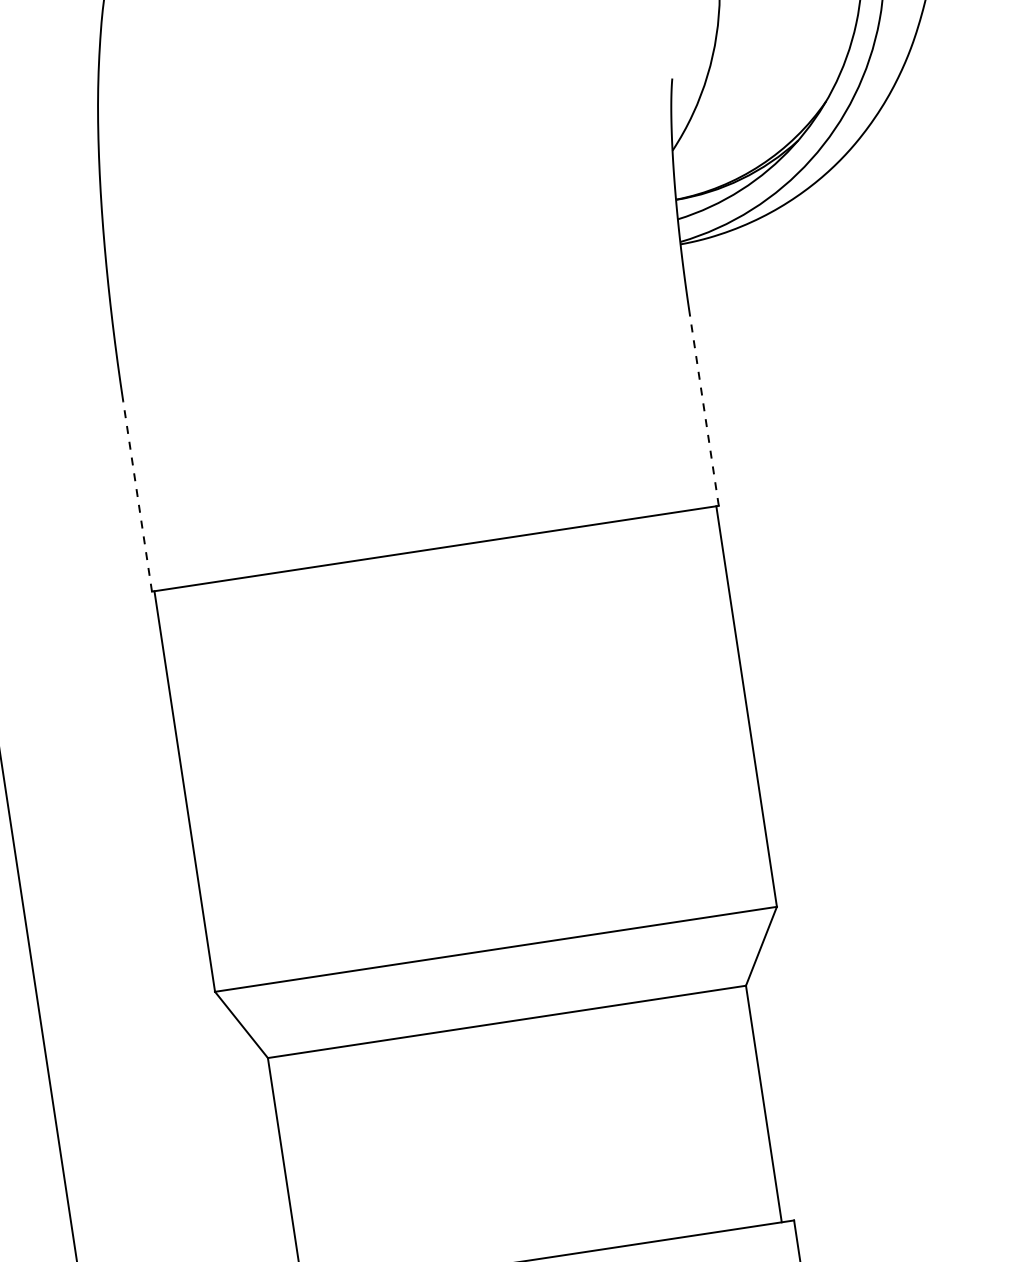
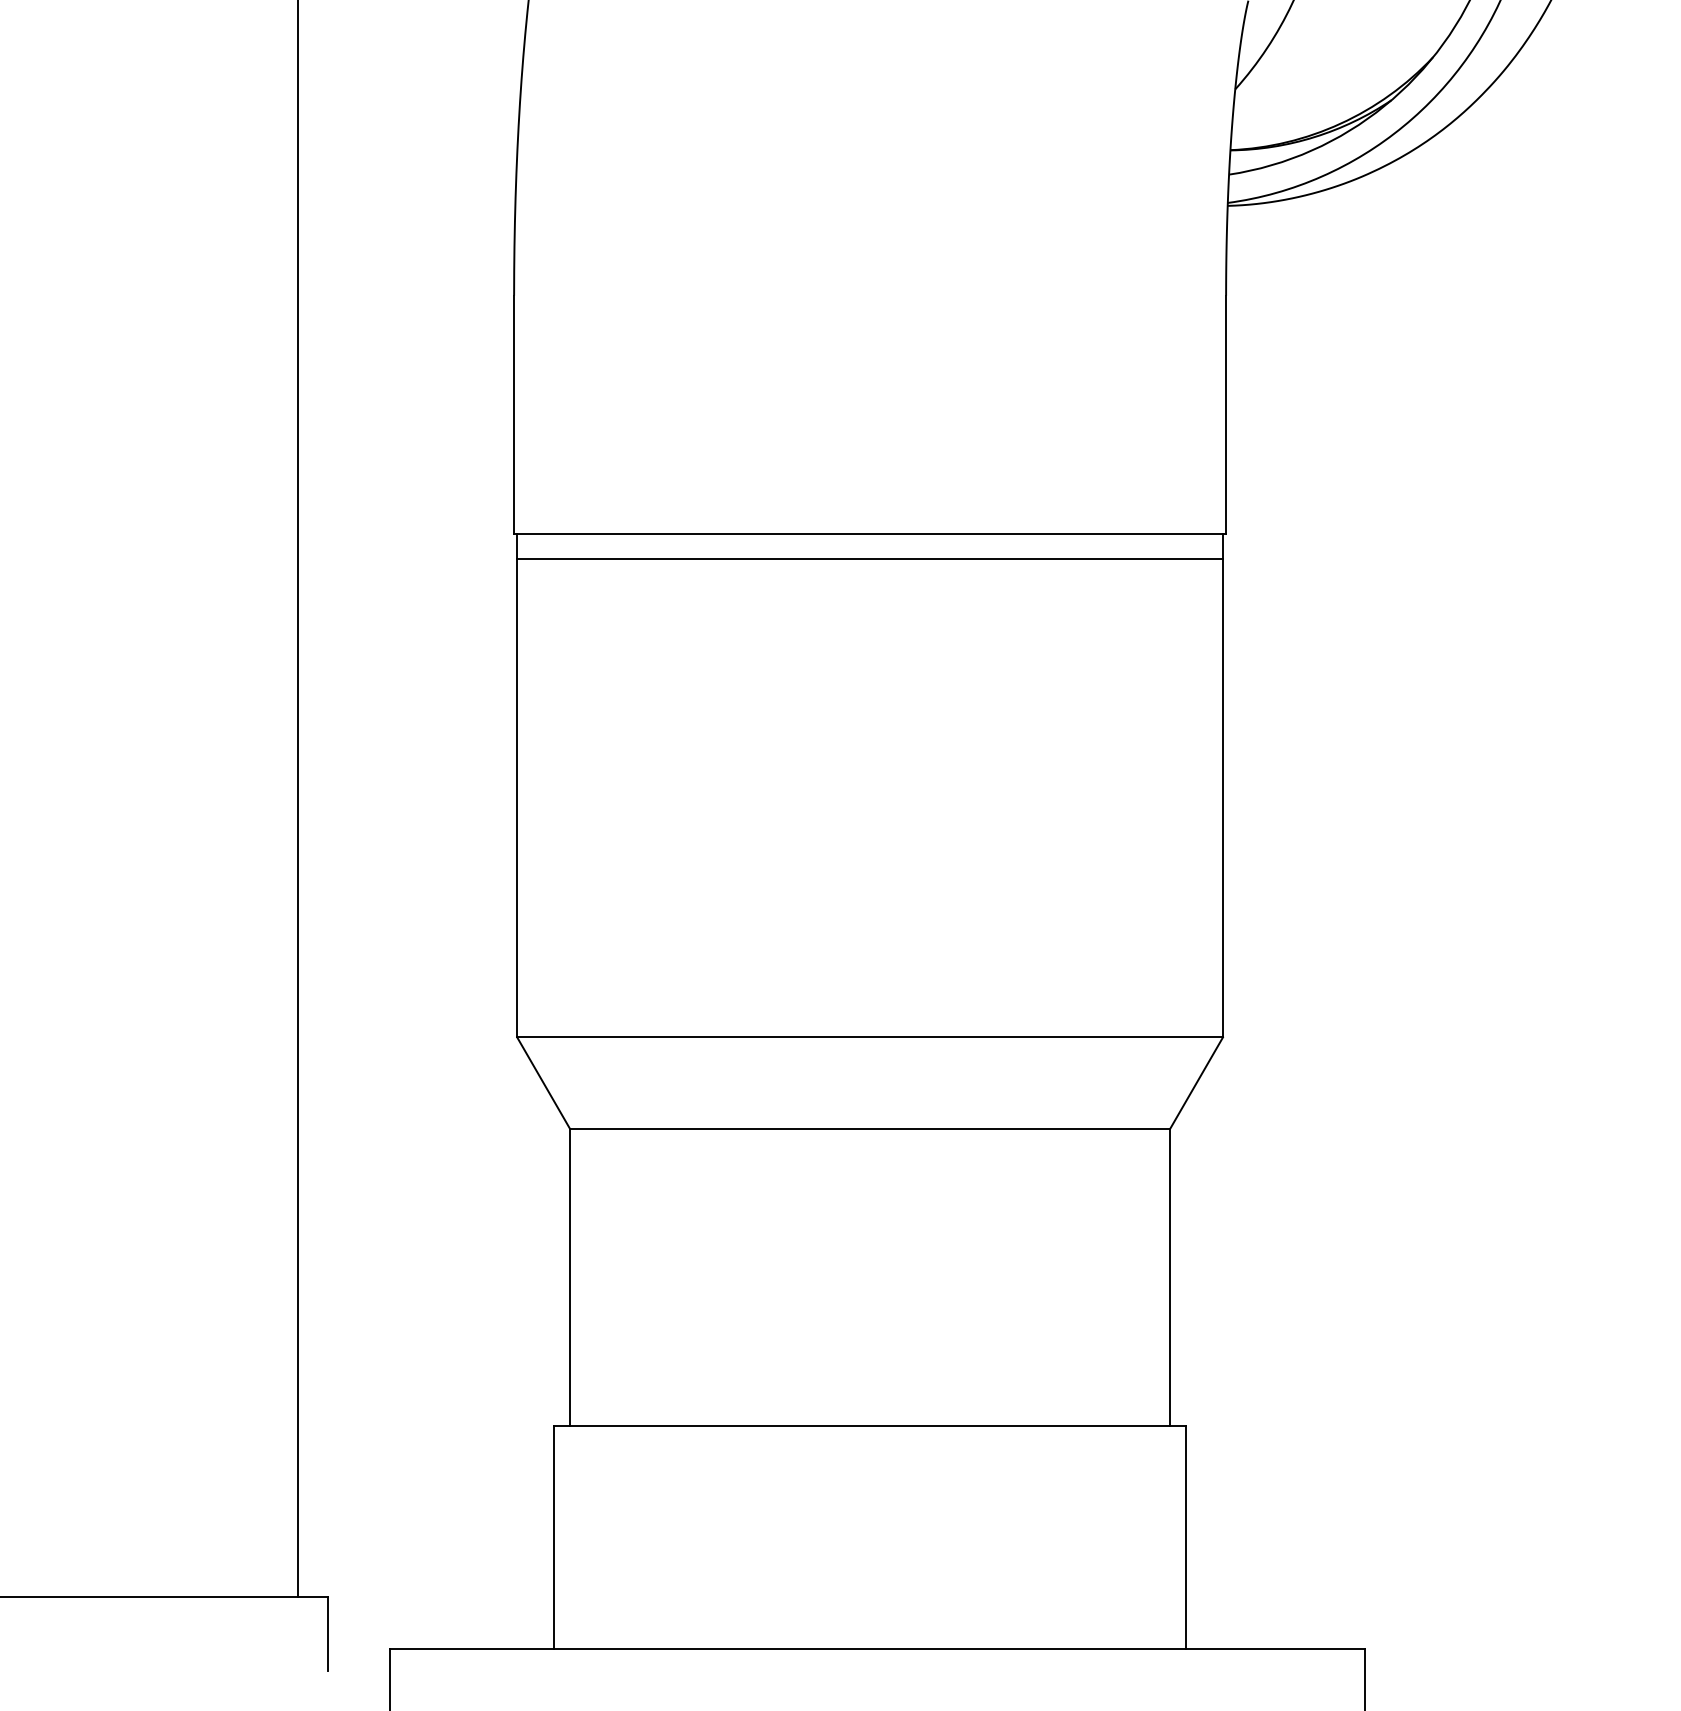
line: (704, 410) -> (1226, 414), dashed -> solid
line: (137, 496) -> (514, 414), dashed -> solid
line: (438, 568) -> (870, 558), added

